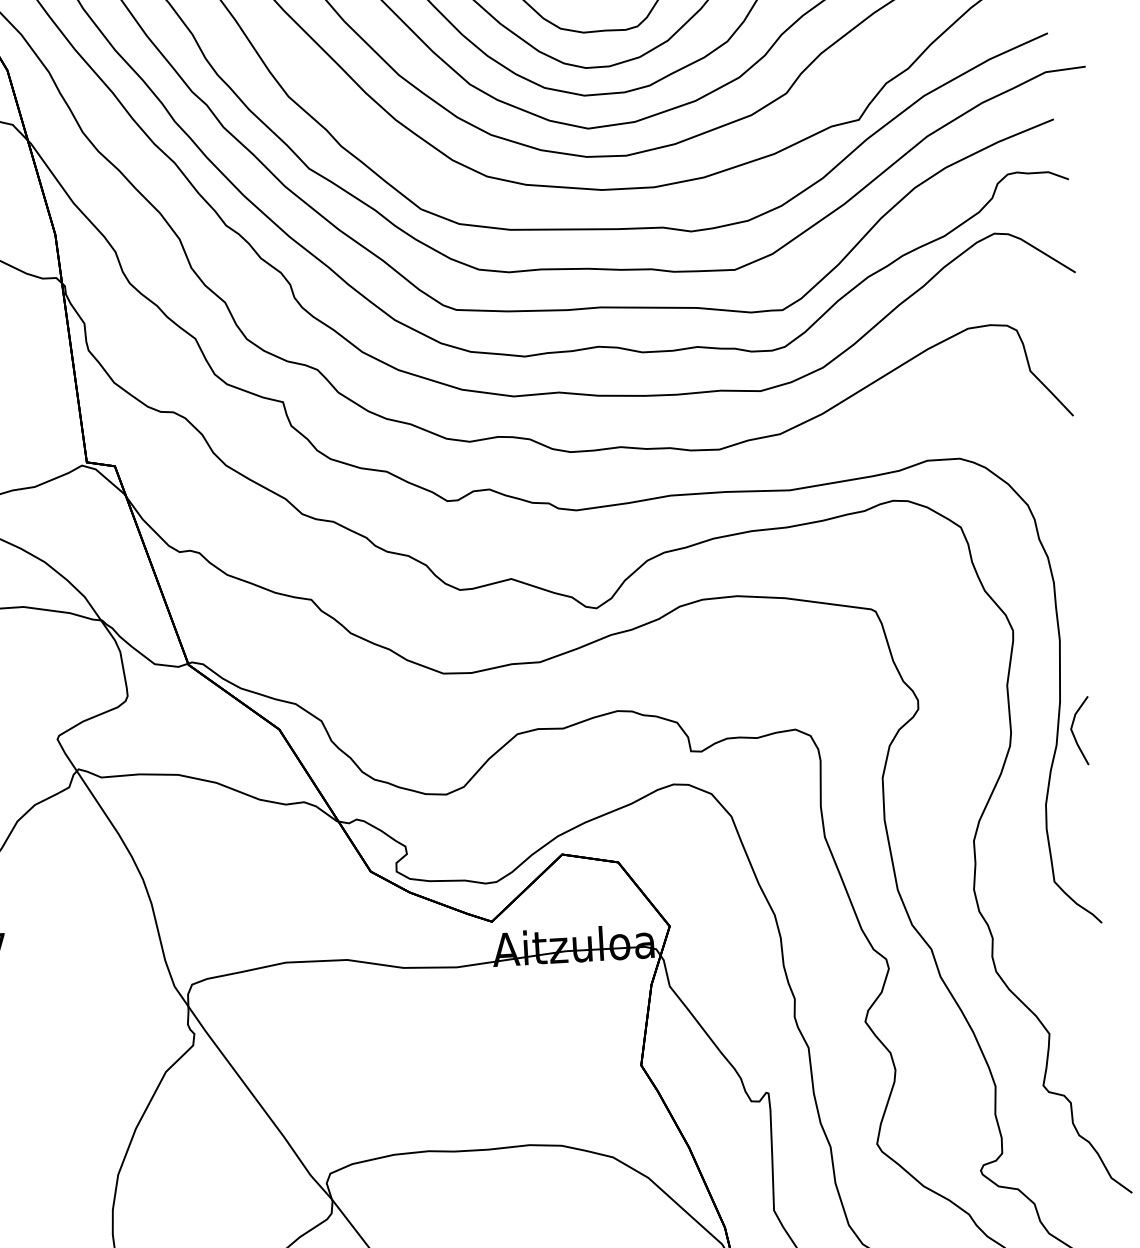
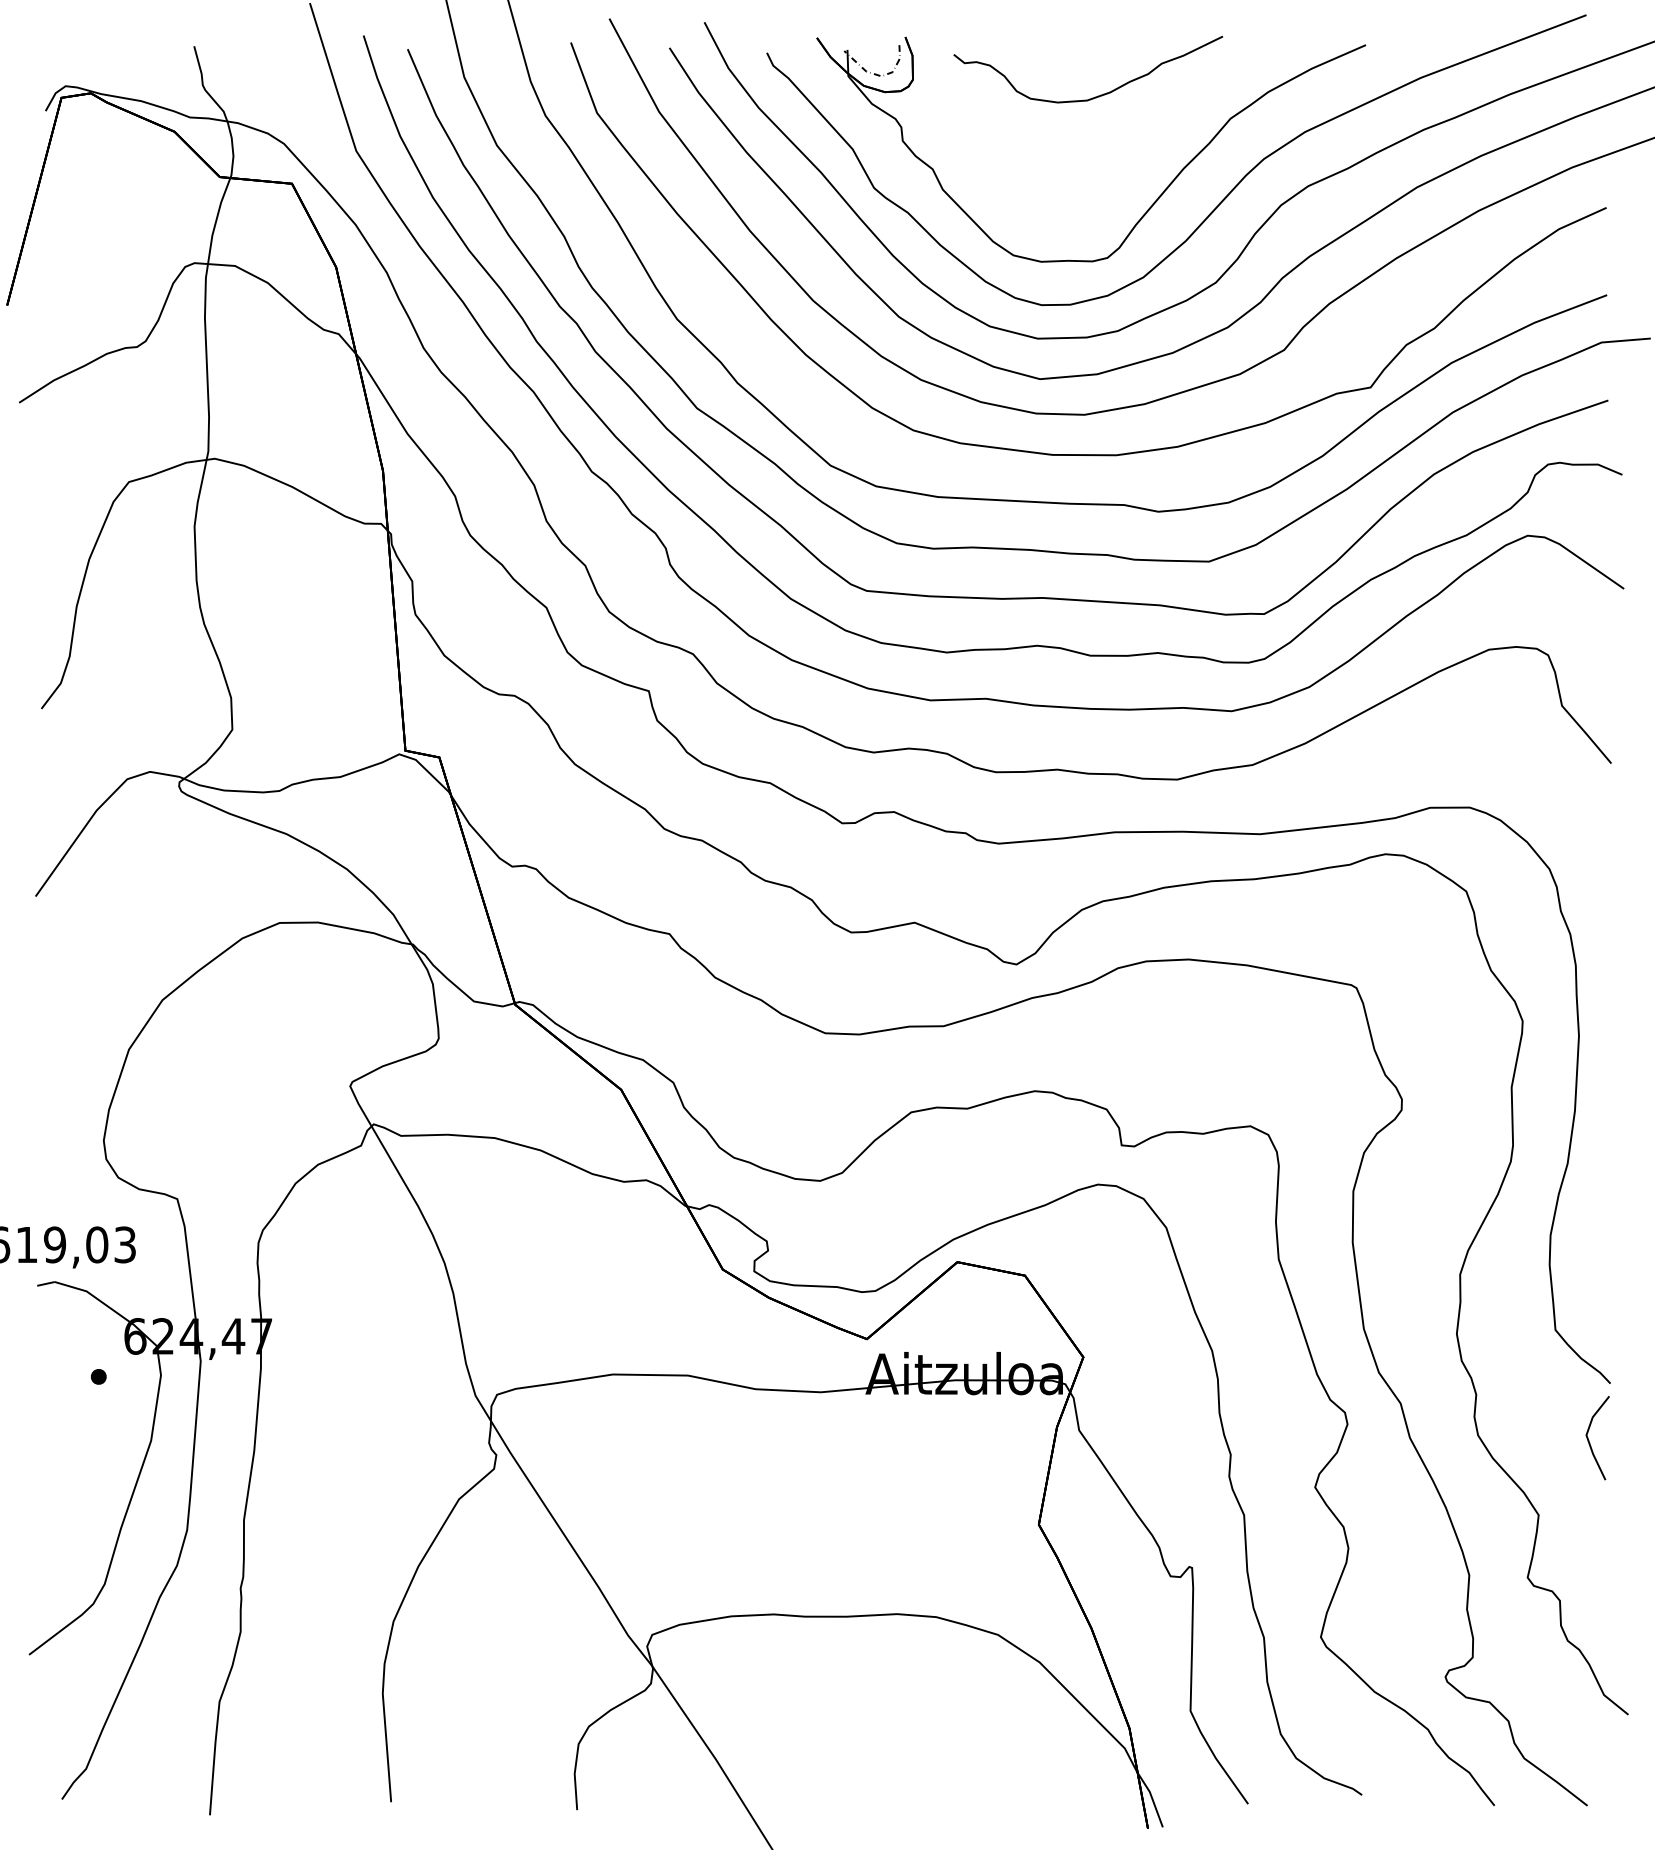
line: (1073, 733) -> (1589, 1440), moved

